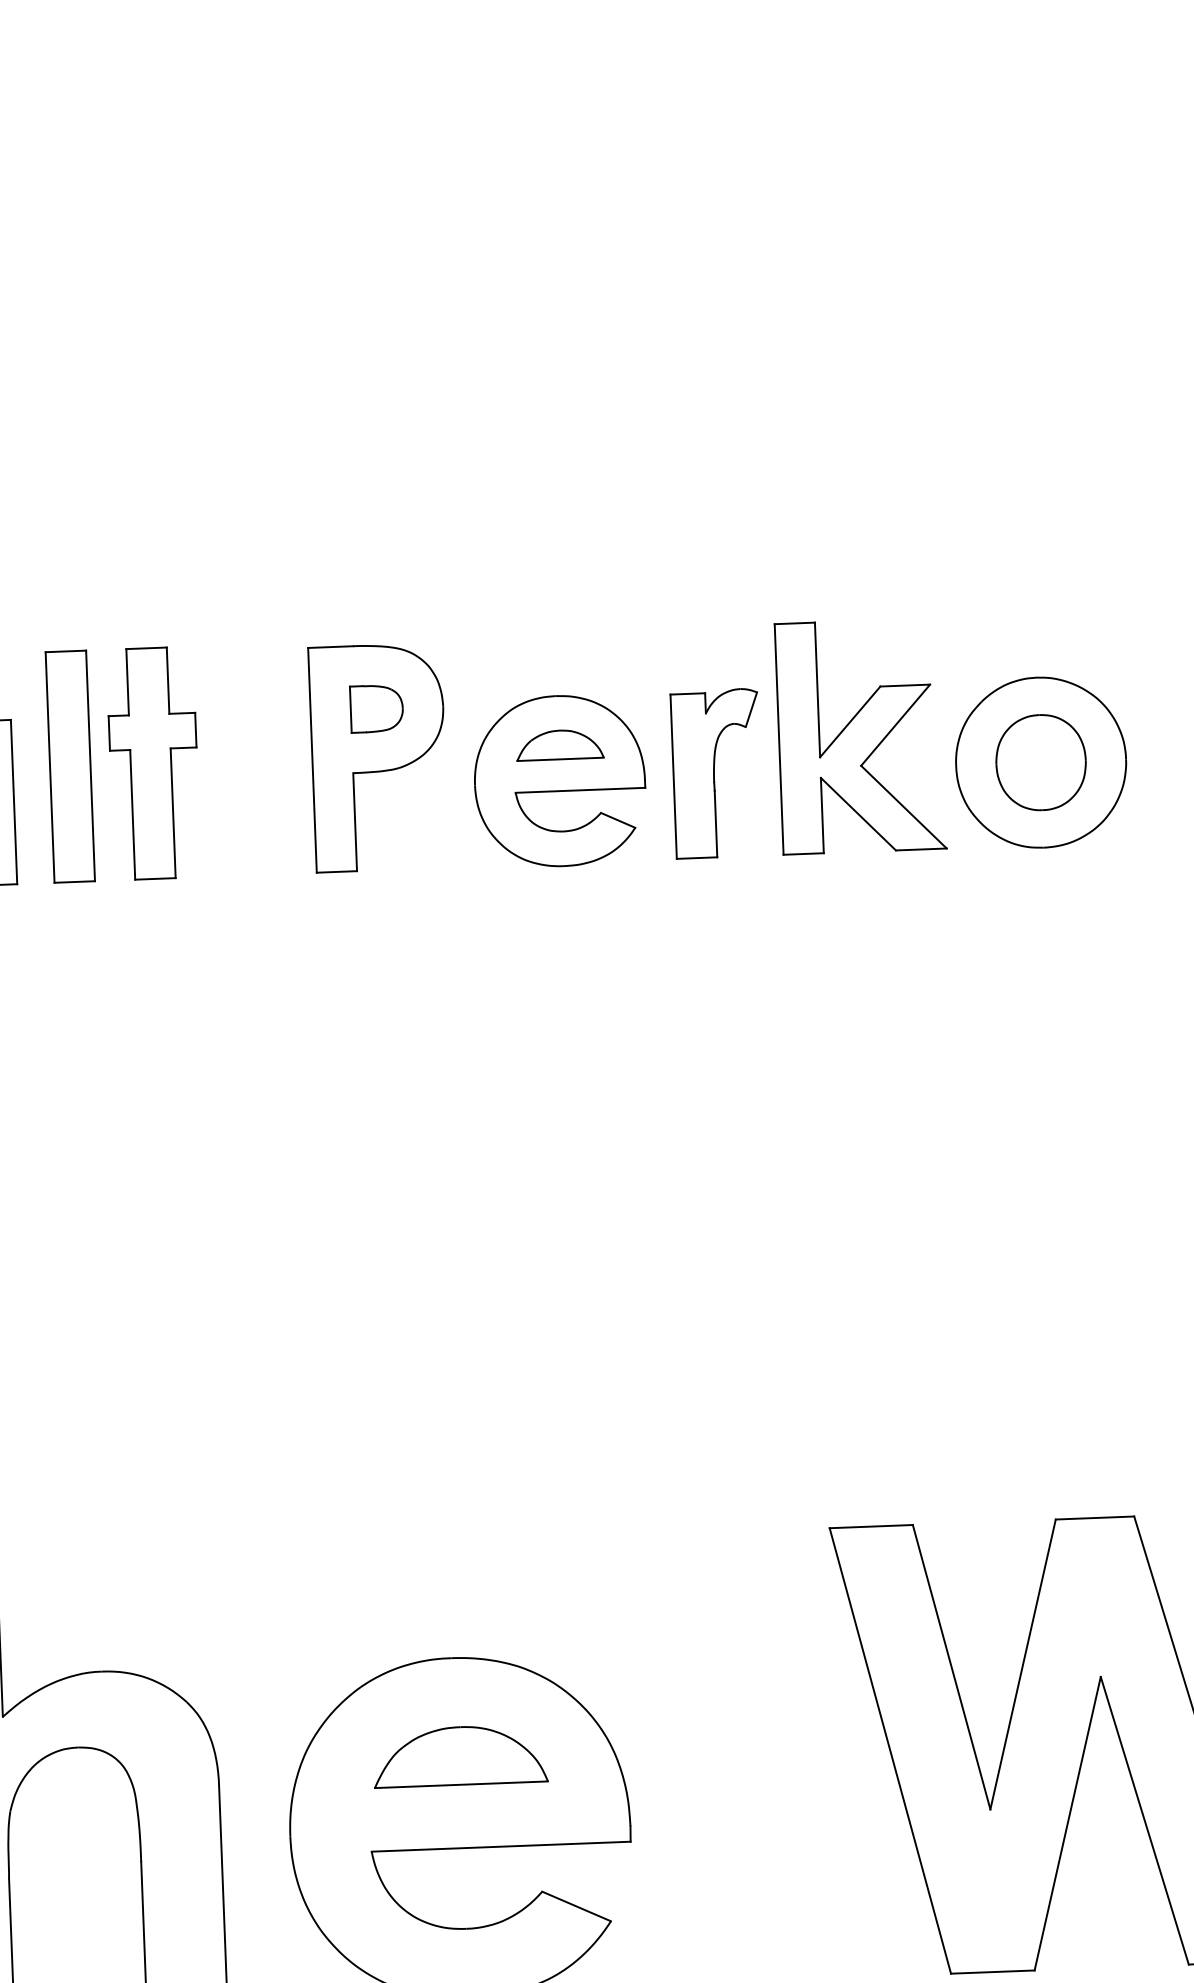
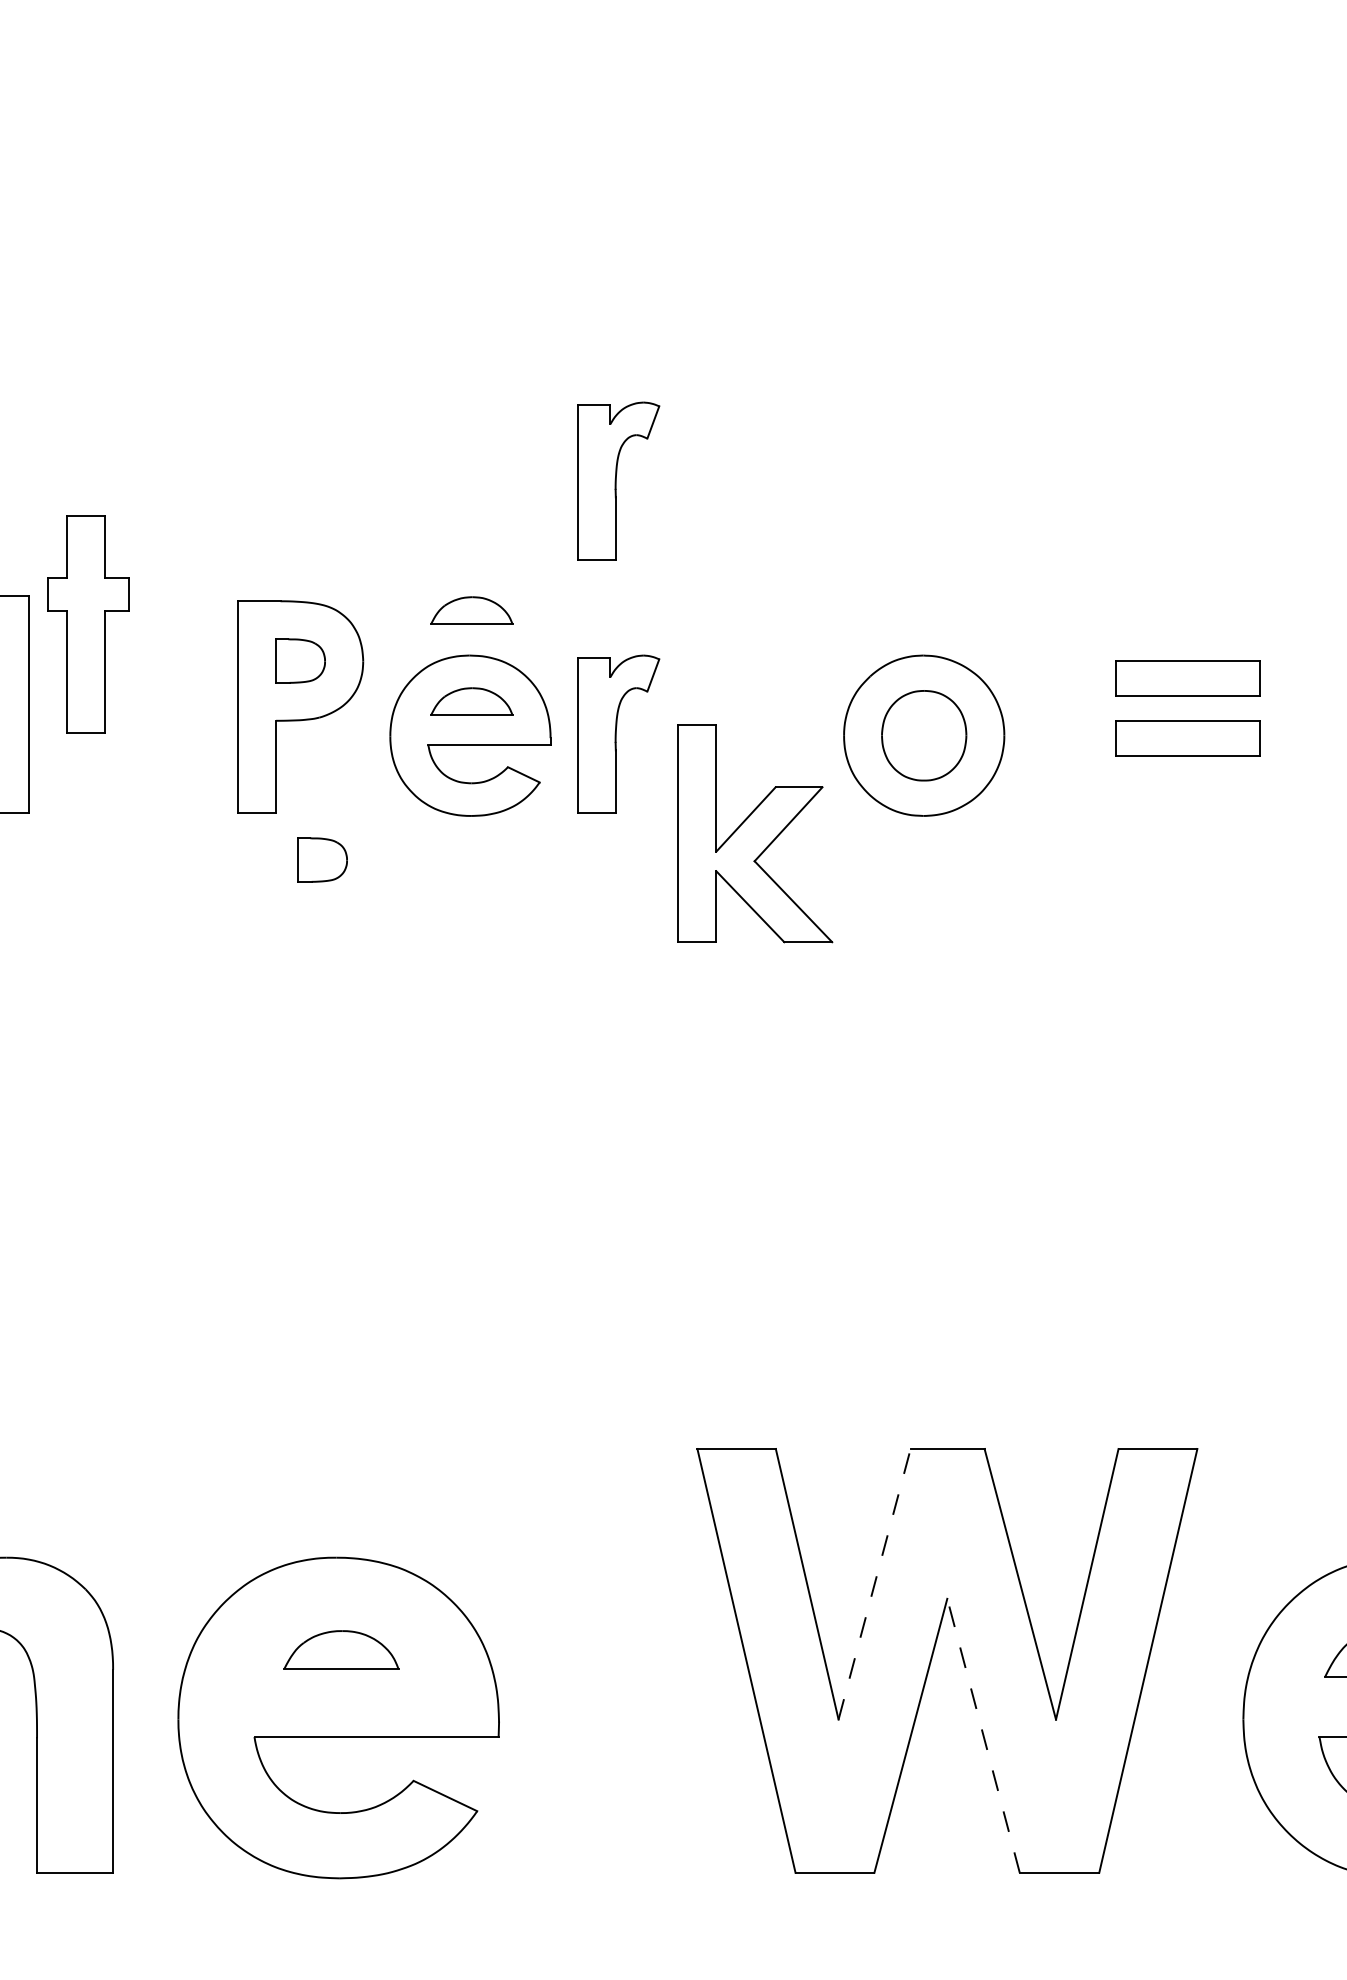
part: (706, 504) -> (618, 480), added
part: (555, 648) -> (471, 610), added
part: (860, 736) -> (755, 833), moved
part: (153, 763) -> (88, 624), moved
part: (408, 918) -> (322, 859), added
line: (1022, 1663) -> (874, 1583), solid -> dashed
part: (460, 1755) -> (341, 1649), size x0.7
line: (1144, 1820) -> (983, 1735), solid -> dashed

